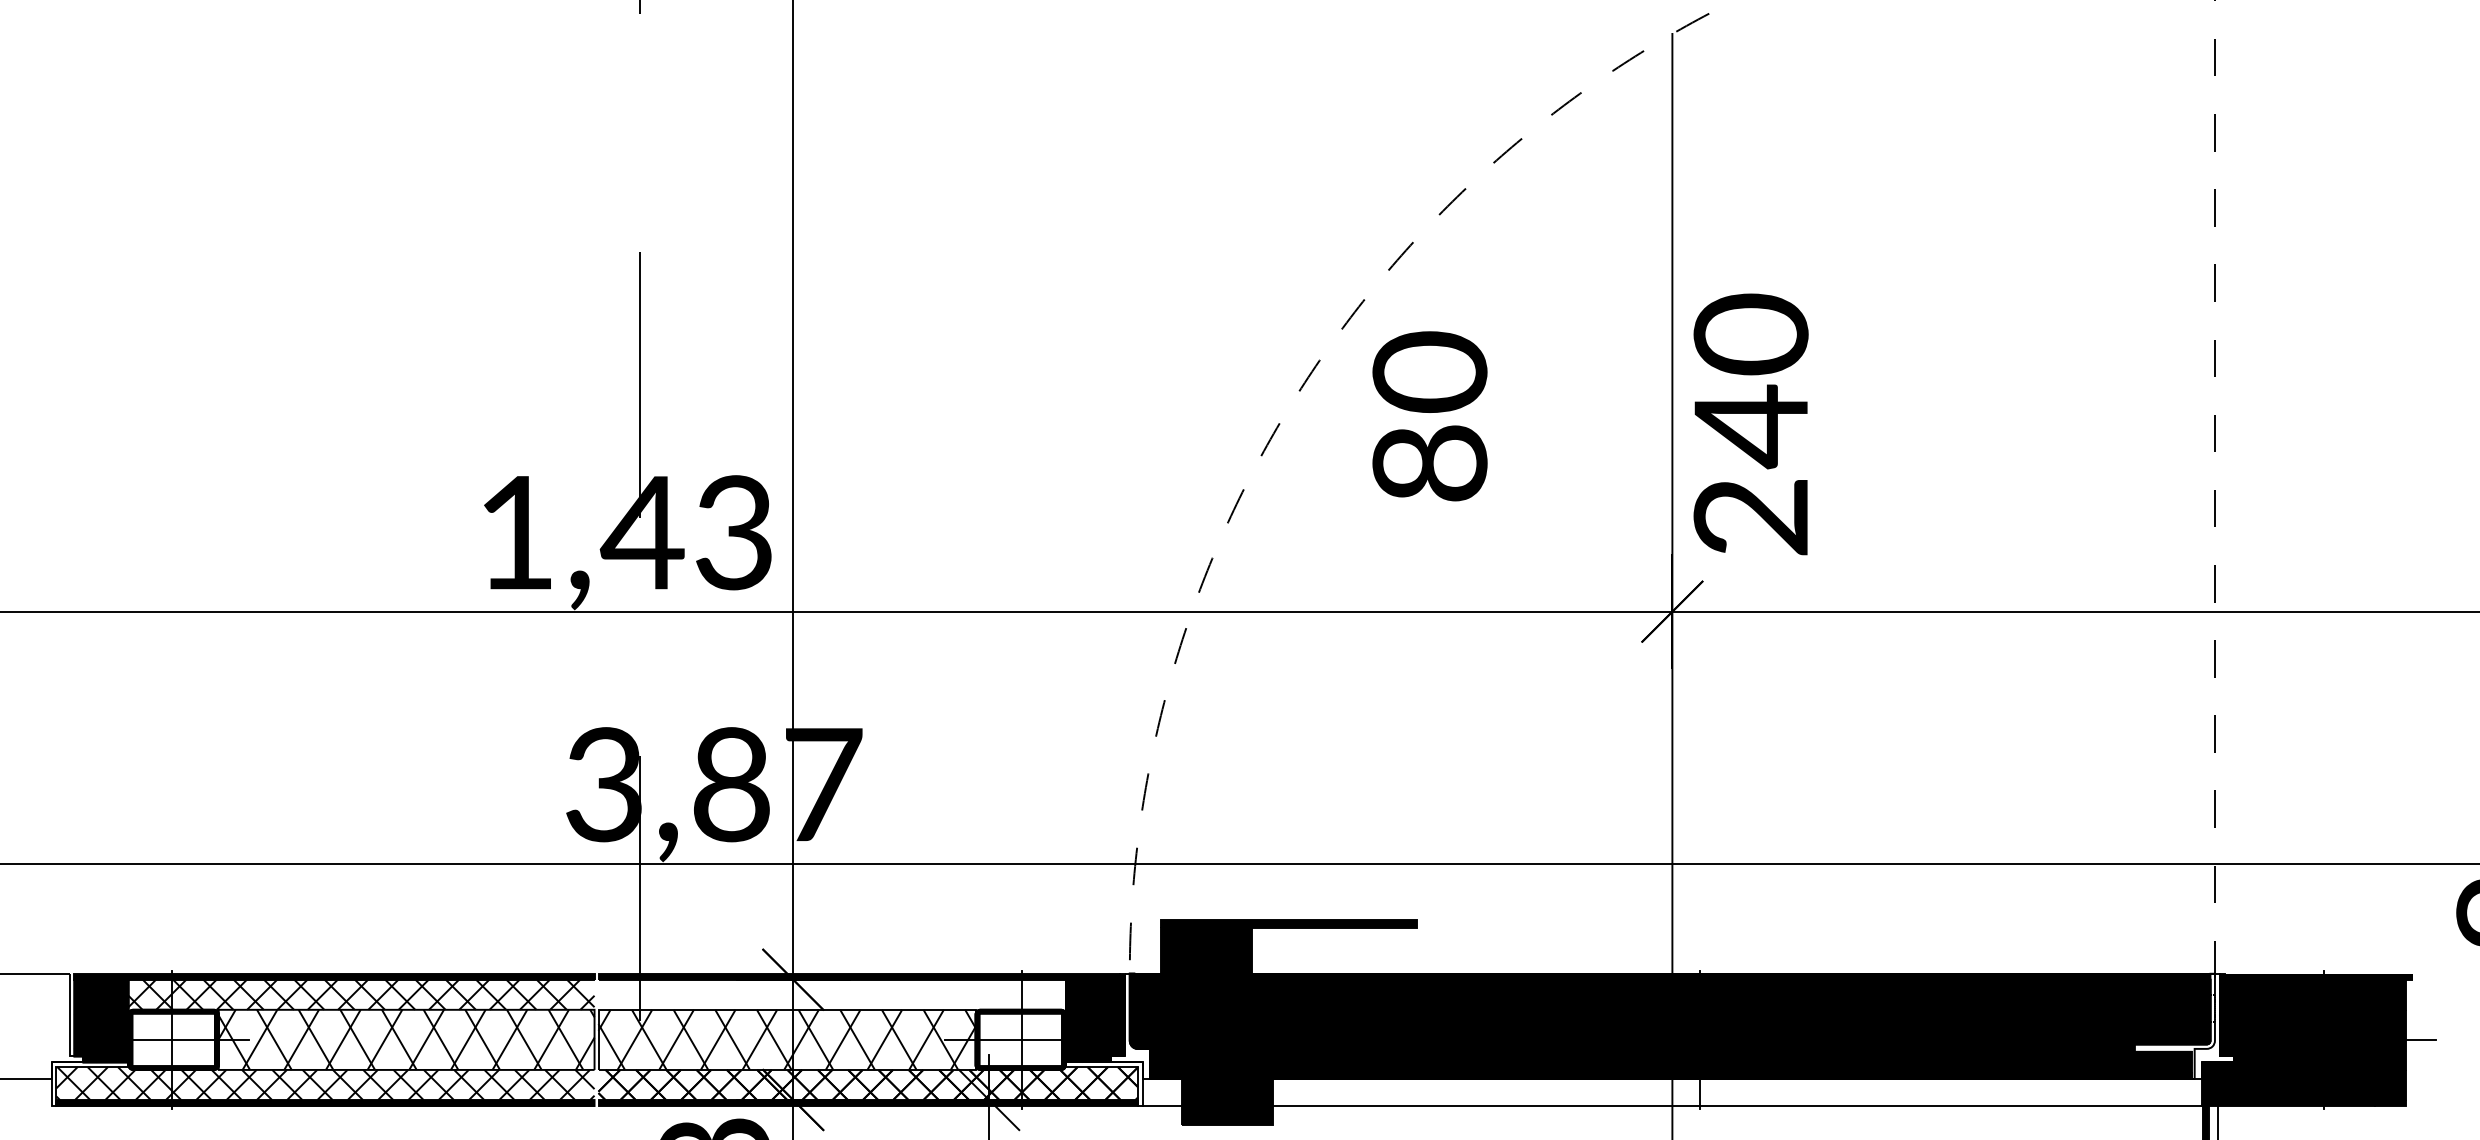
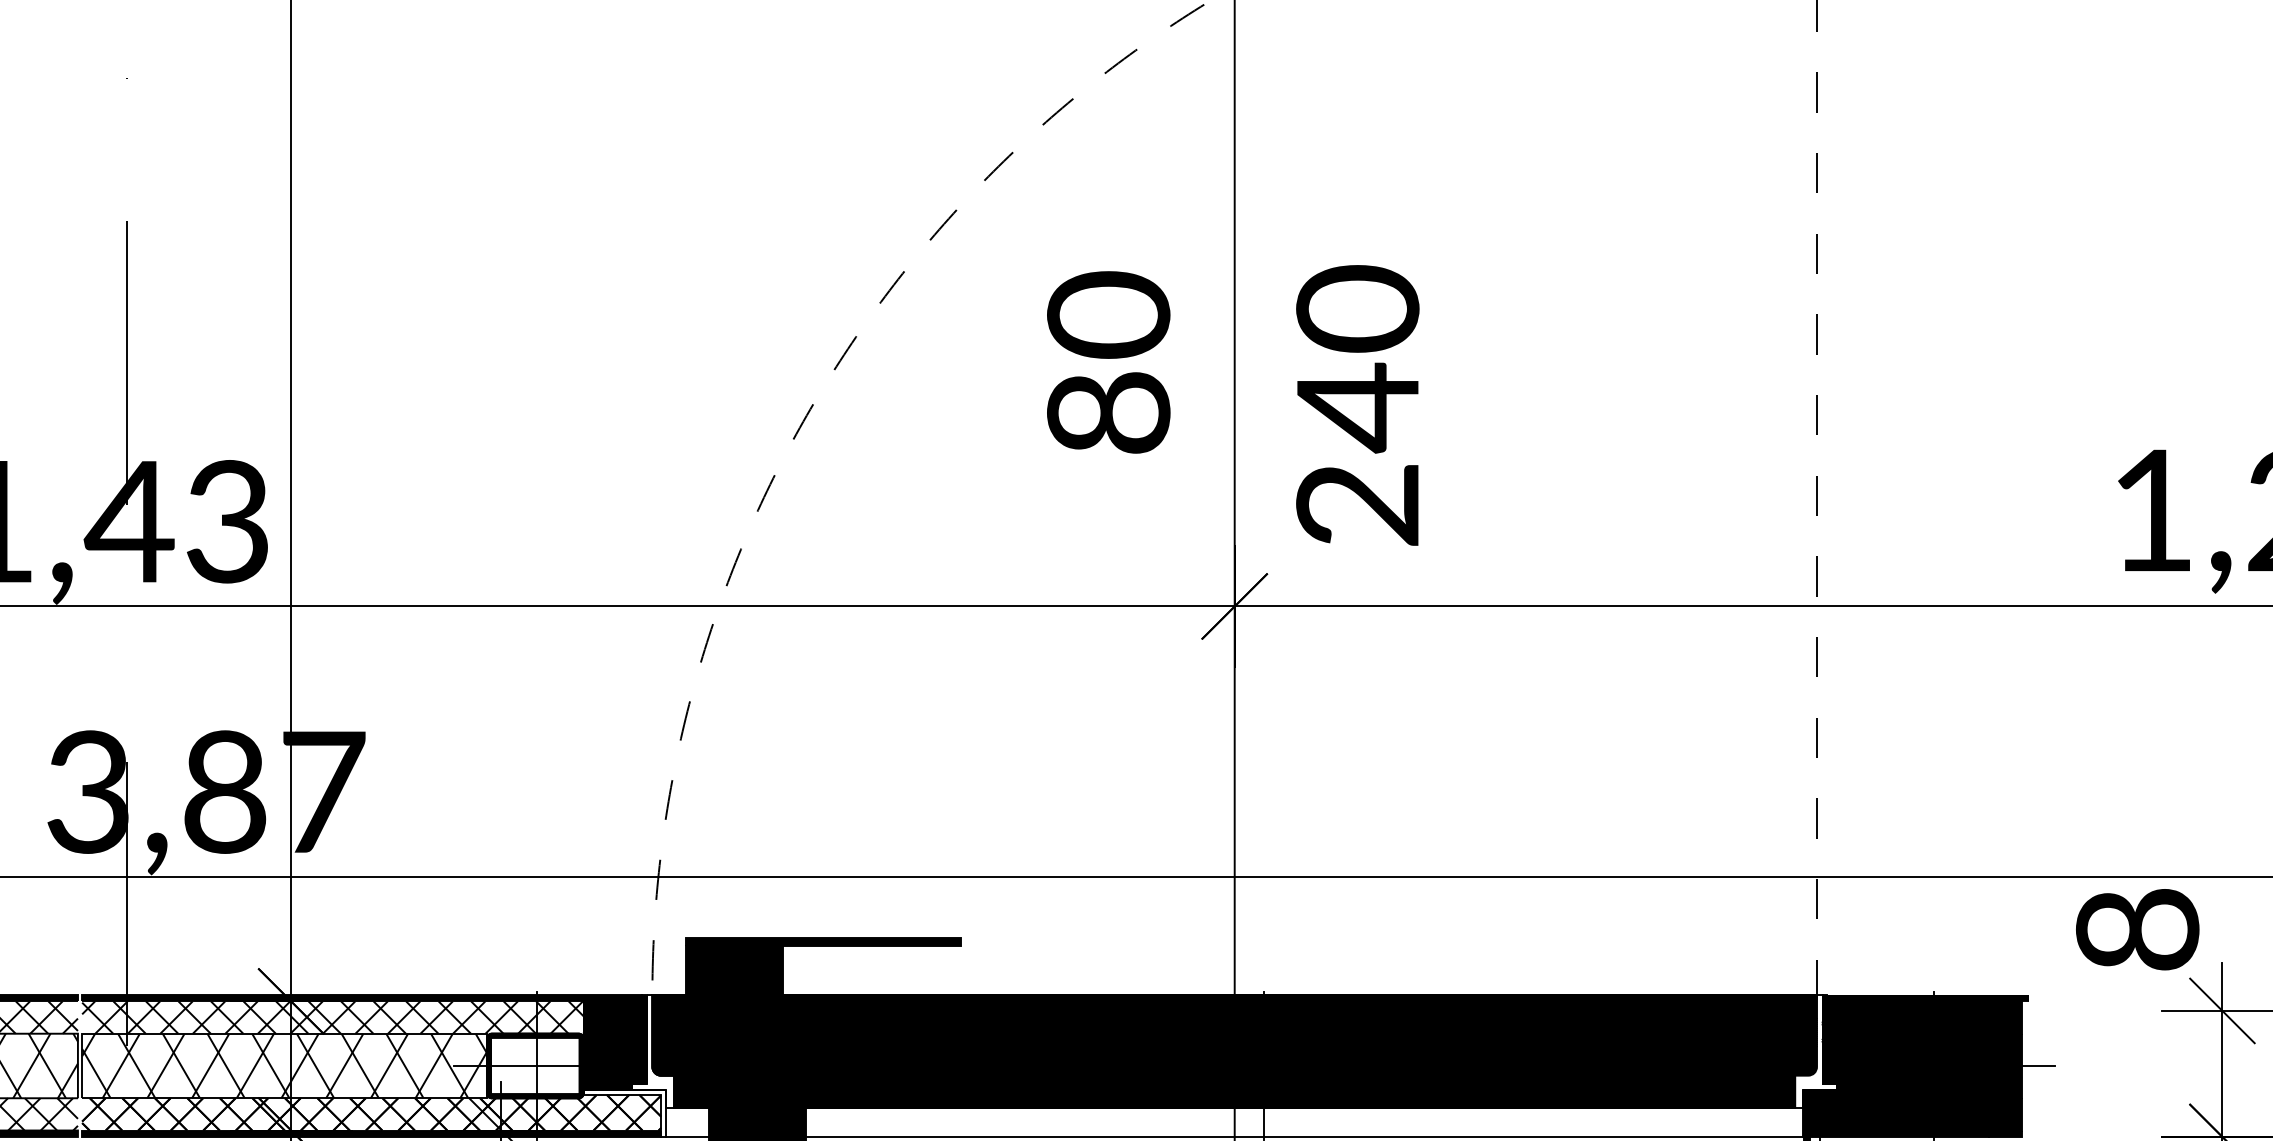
text: (1429, 416) -> (1108, 362), moved
text: (1750, 424) -> (1357, 405), moved
hatch: (831, 994) -> (332, 1017), added
fill: (2174, 1025) -> (1773, 1050), added

